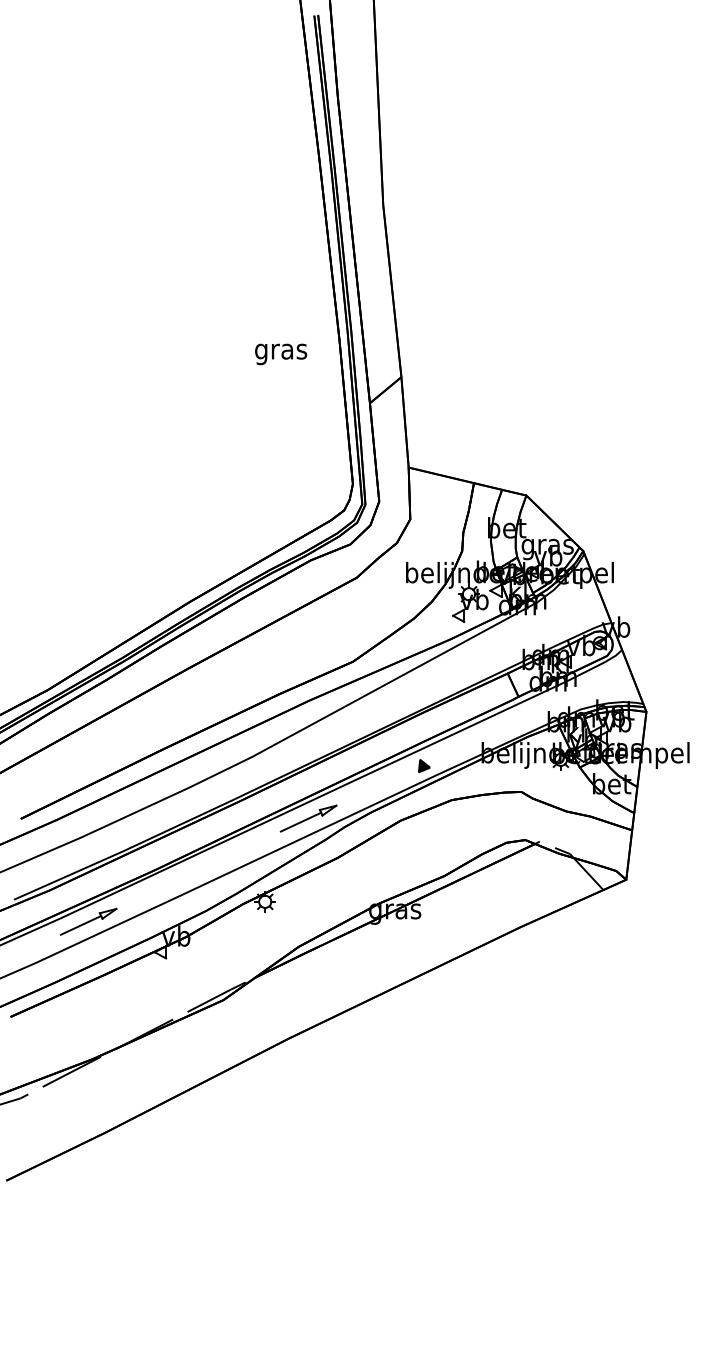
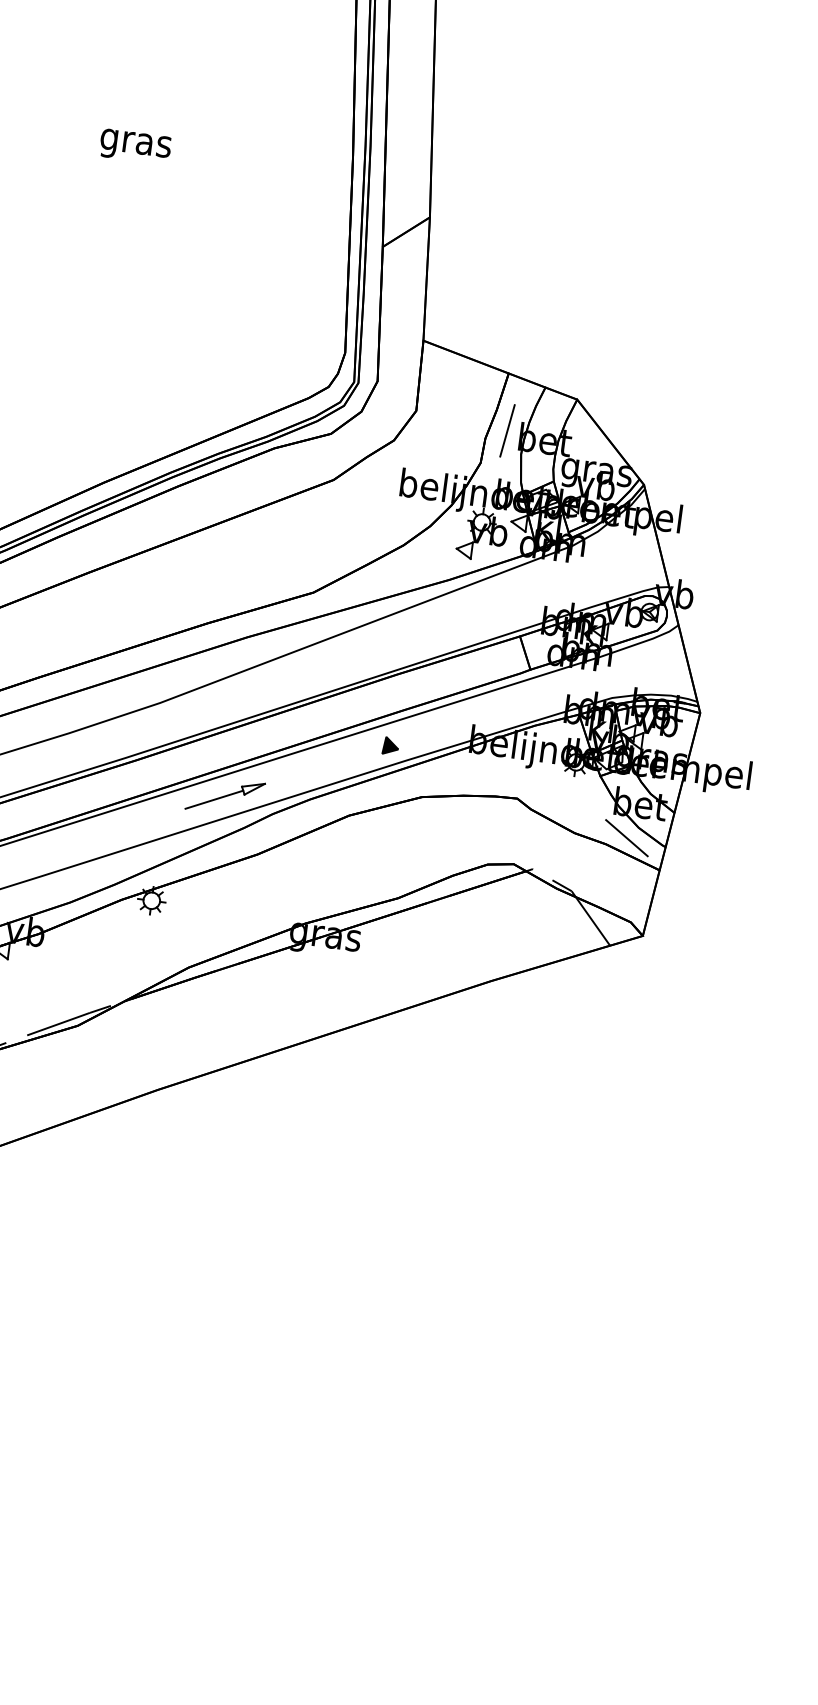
text: (281, 354) -> (135, 147), moved
line: (478, 524) -> (507, 430), added
line: (605, 809) -> (627, 837), added

